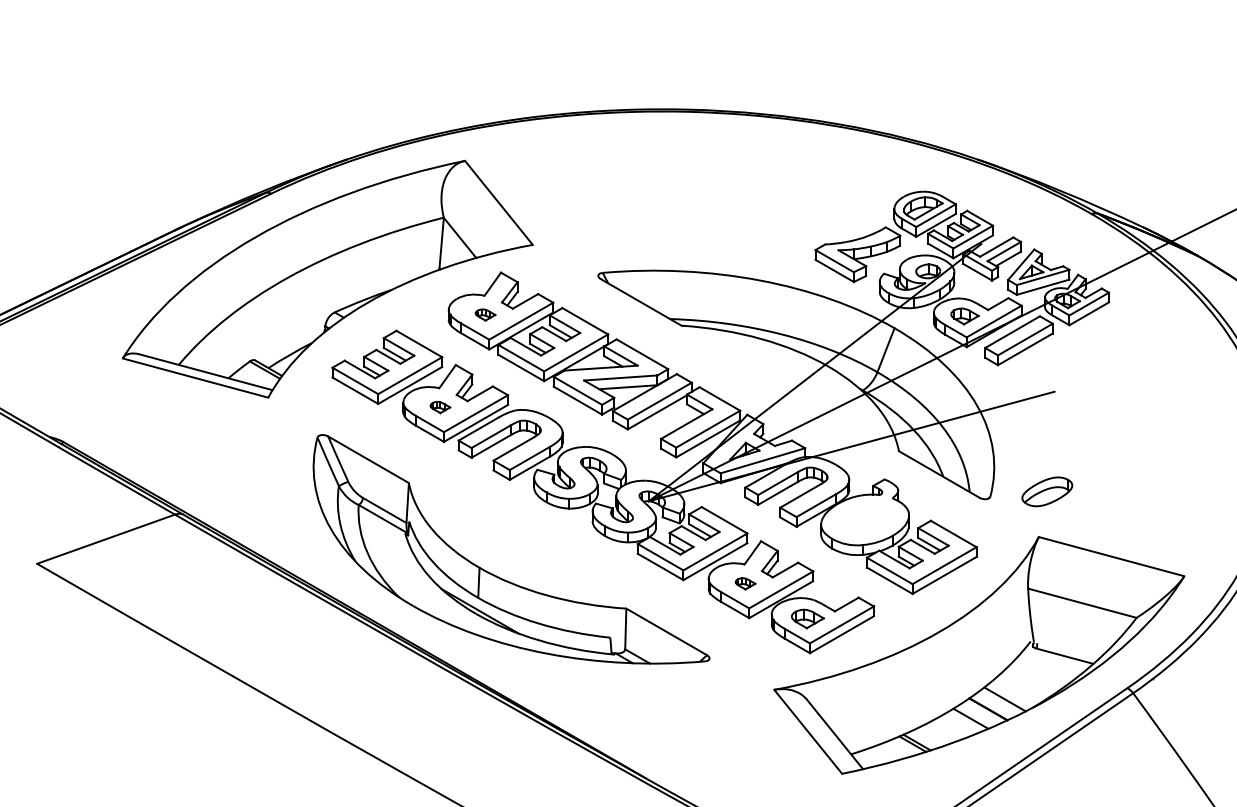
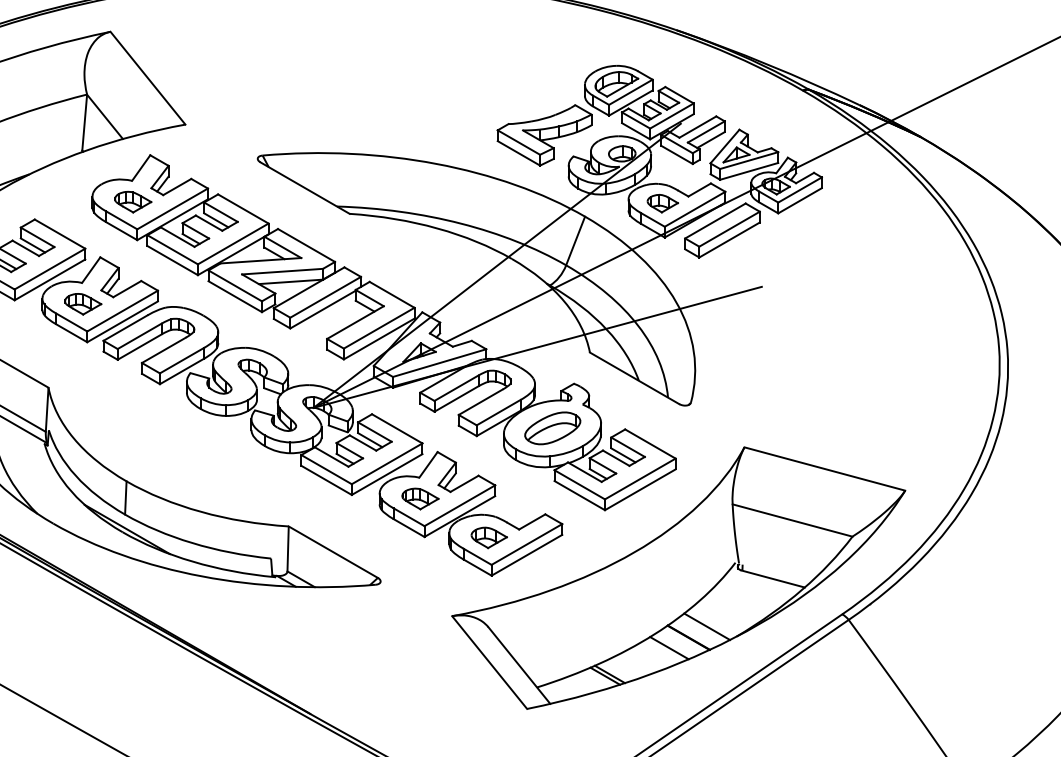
part: (485, 314) -> (133, 201), size x1.67
part: (440, 407) -> (83, 304), size x1.67
part: (1047, 491) -> (552, 427), moved
part: (745, 583) -> (420, 498), size x1.67

